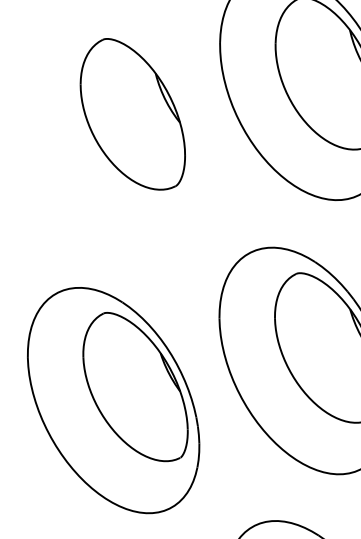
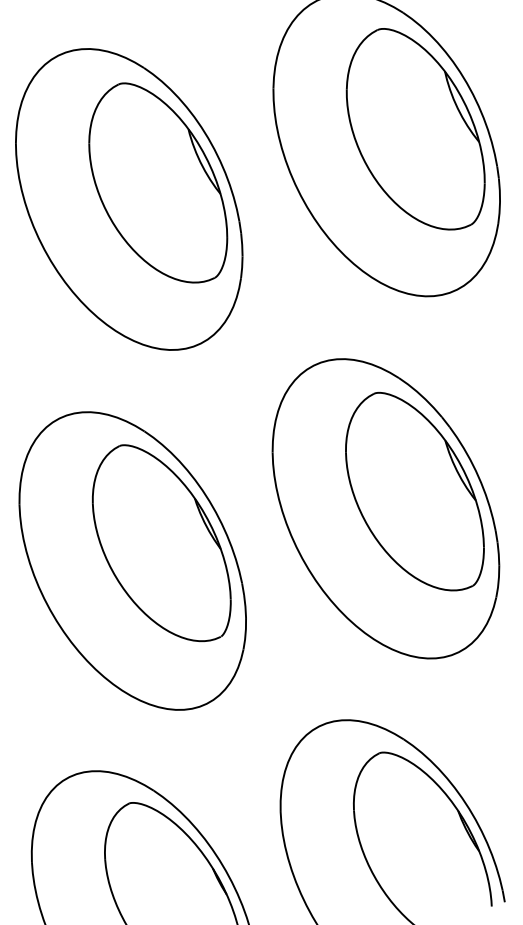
part: (111, 126) -> (129, 199), added

